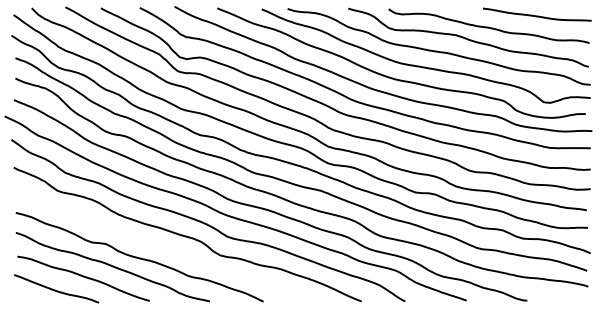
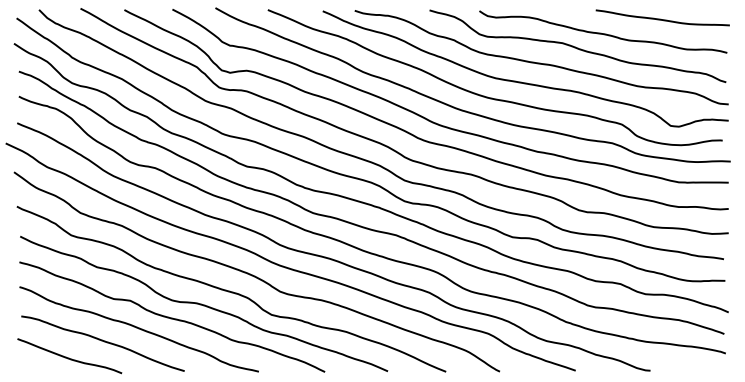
curve: (165, 246) -> (204, 304), added

